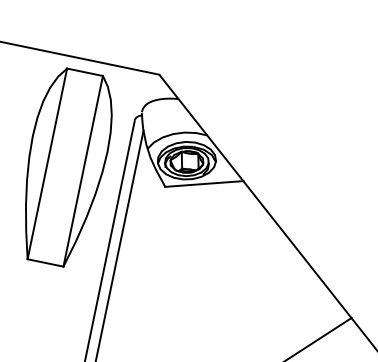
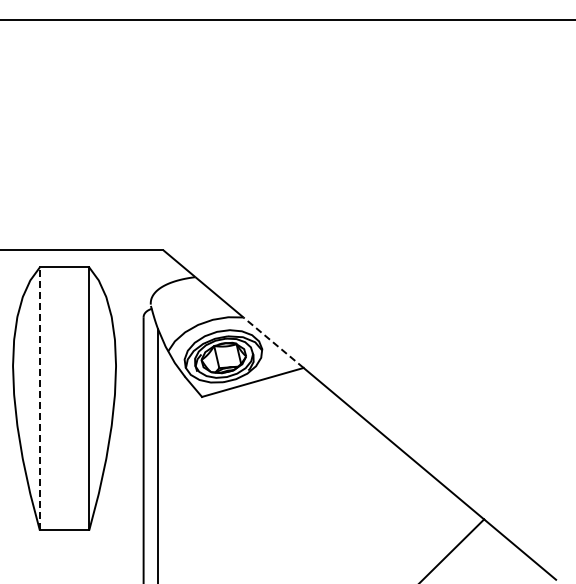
line: (225, 158) -> (273, 342), solid -> dashed
line: (47, 163) -> (39, 398), solid -> dashed

